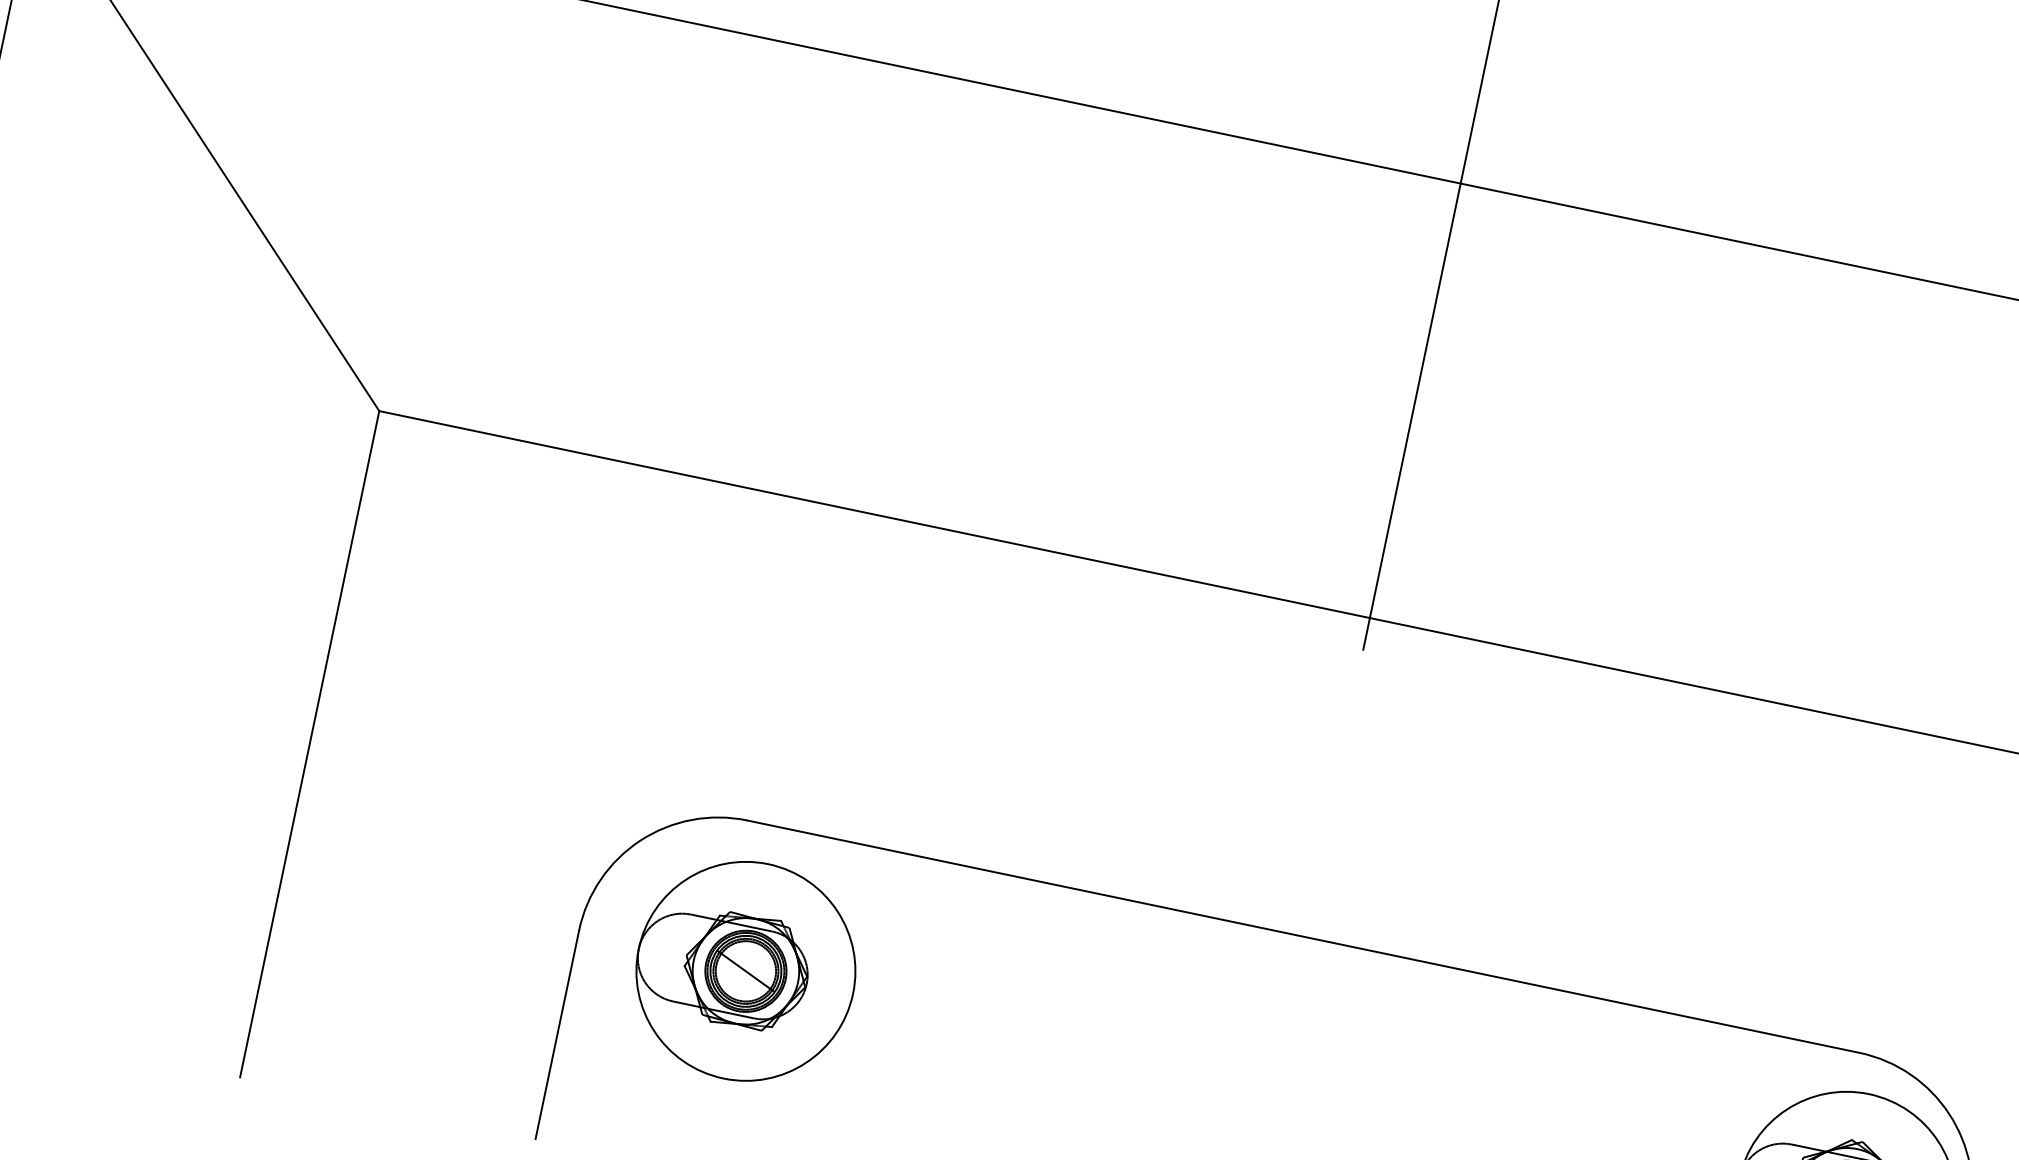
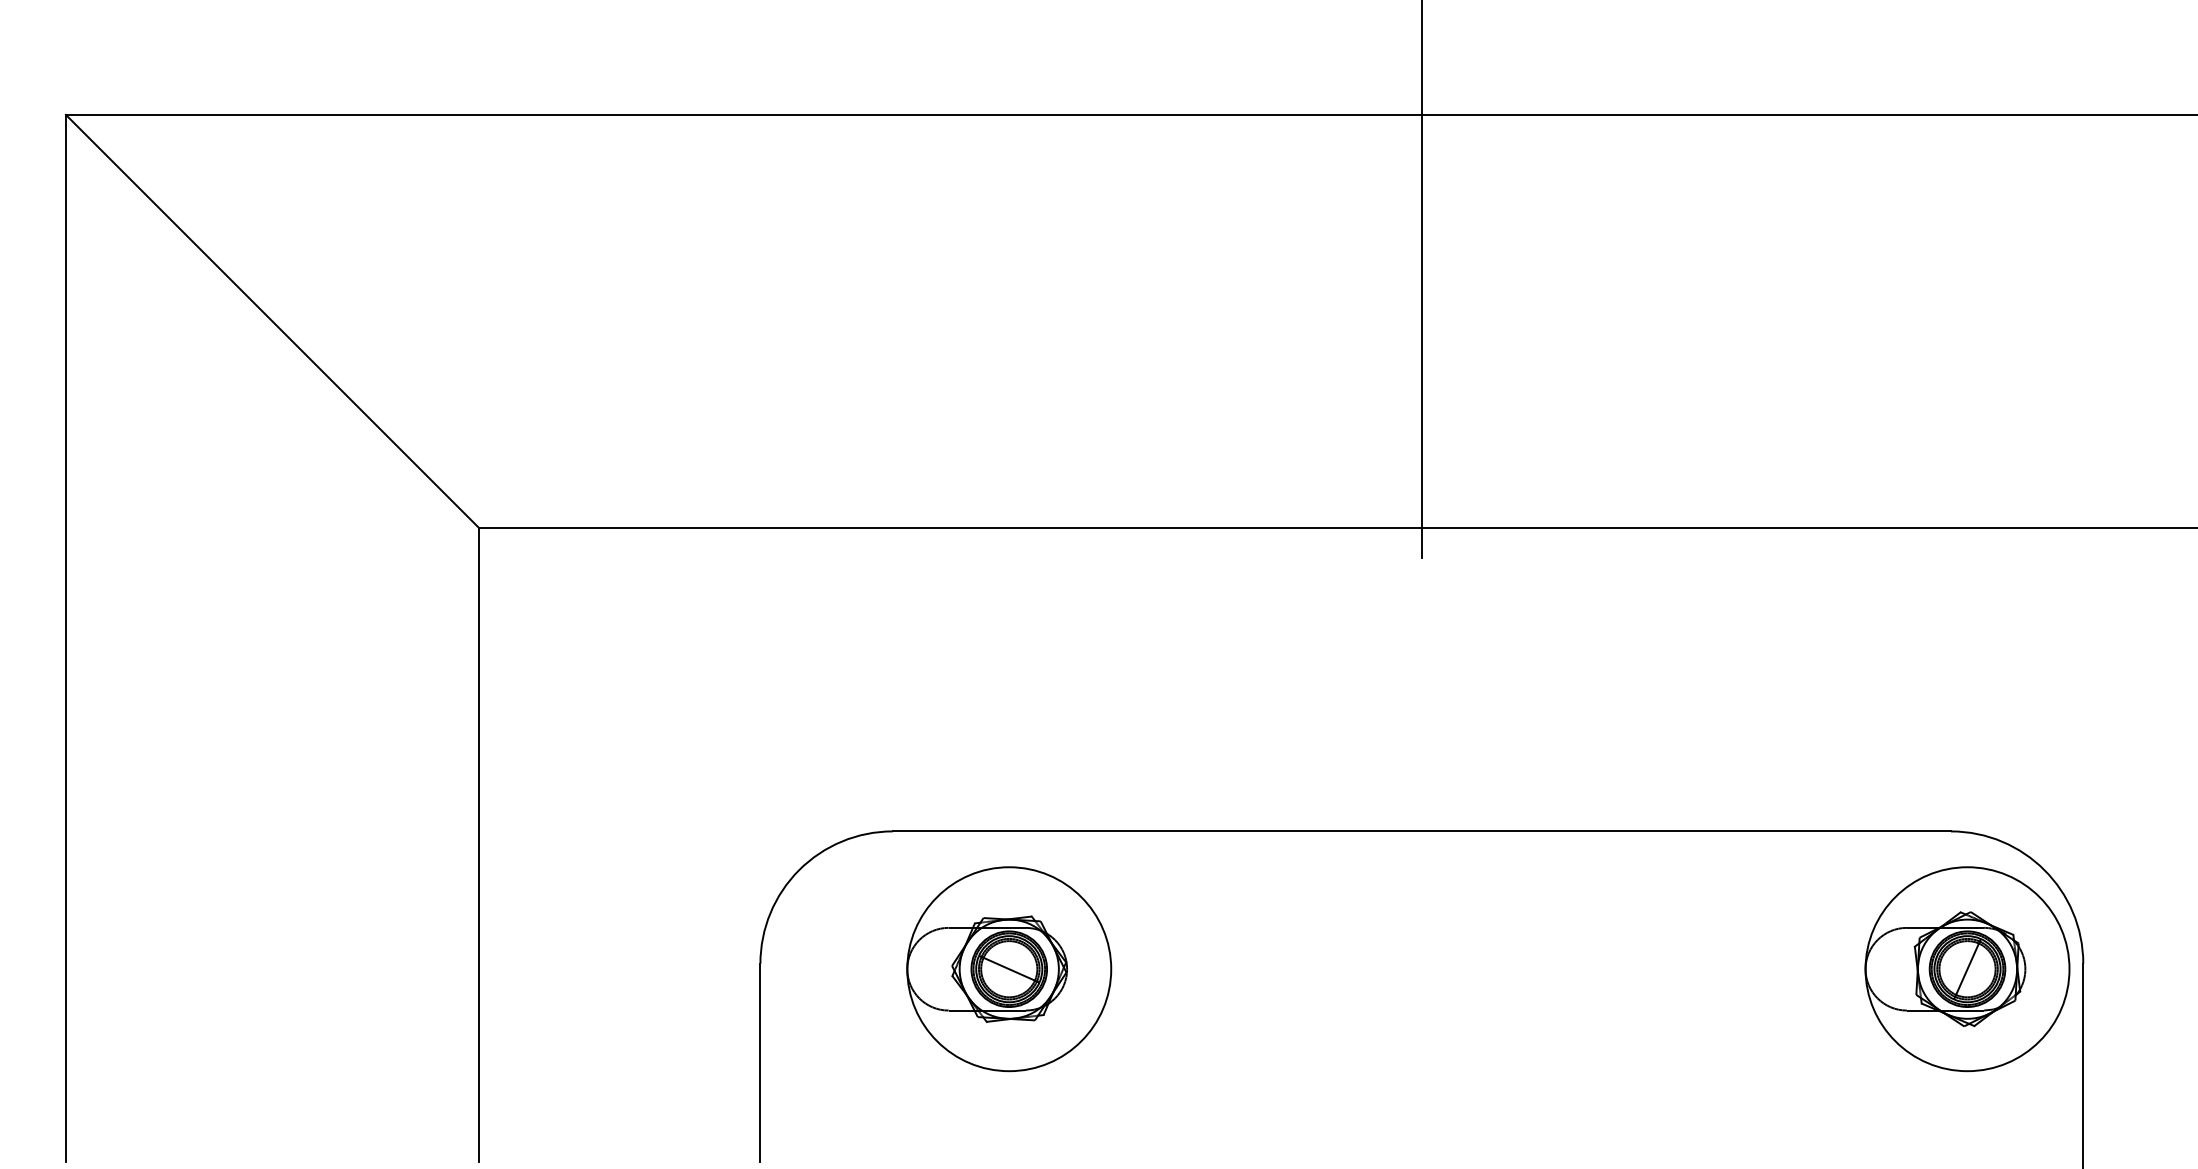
part: (746, 971) -> (1009, 969), moved

